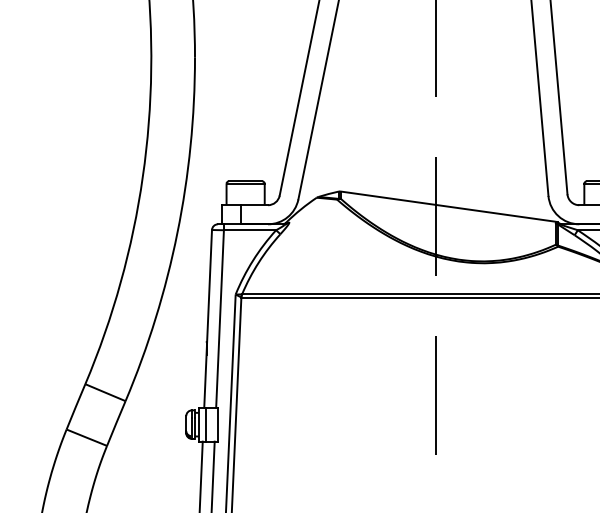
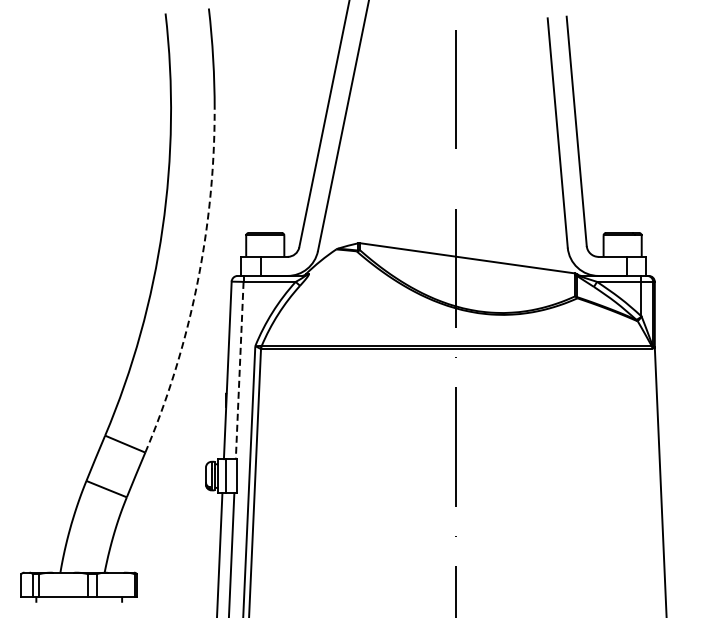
arc: (177, 232) -> (197, 284), solid -> dashed
line: (219, 318) -> (239, 370), solid -> dashed

